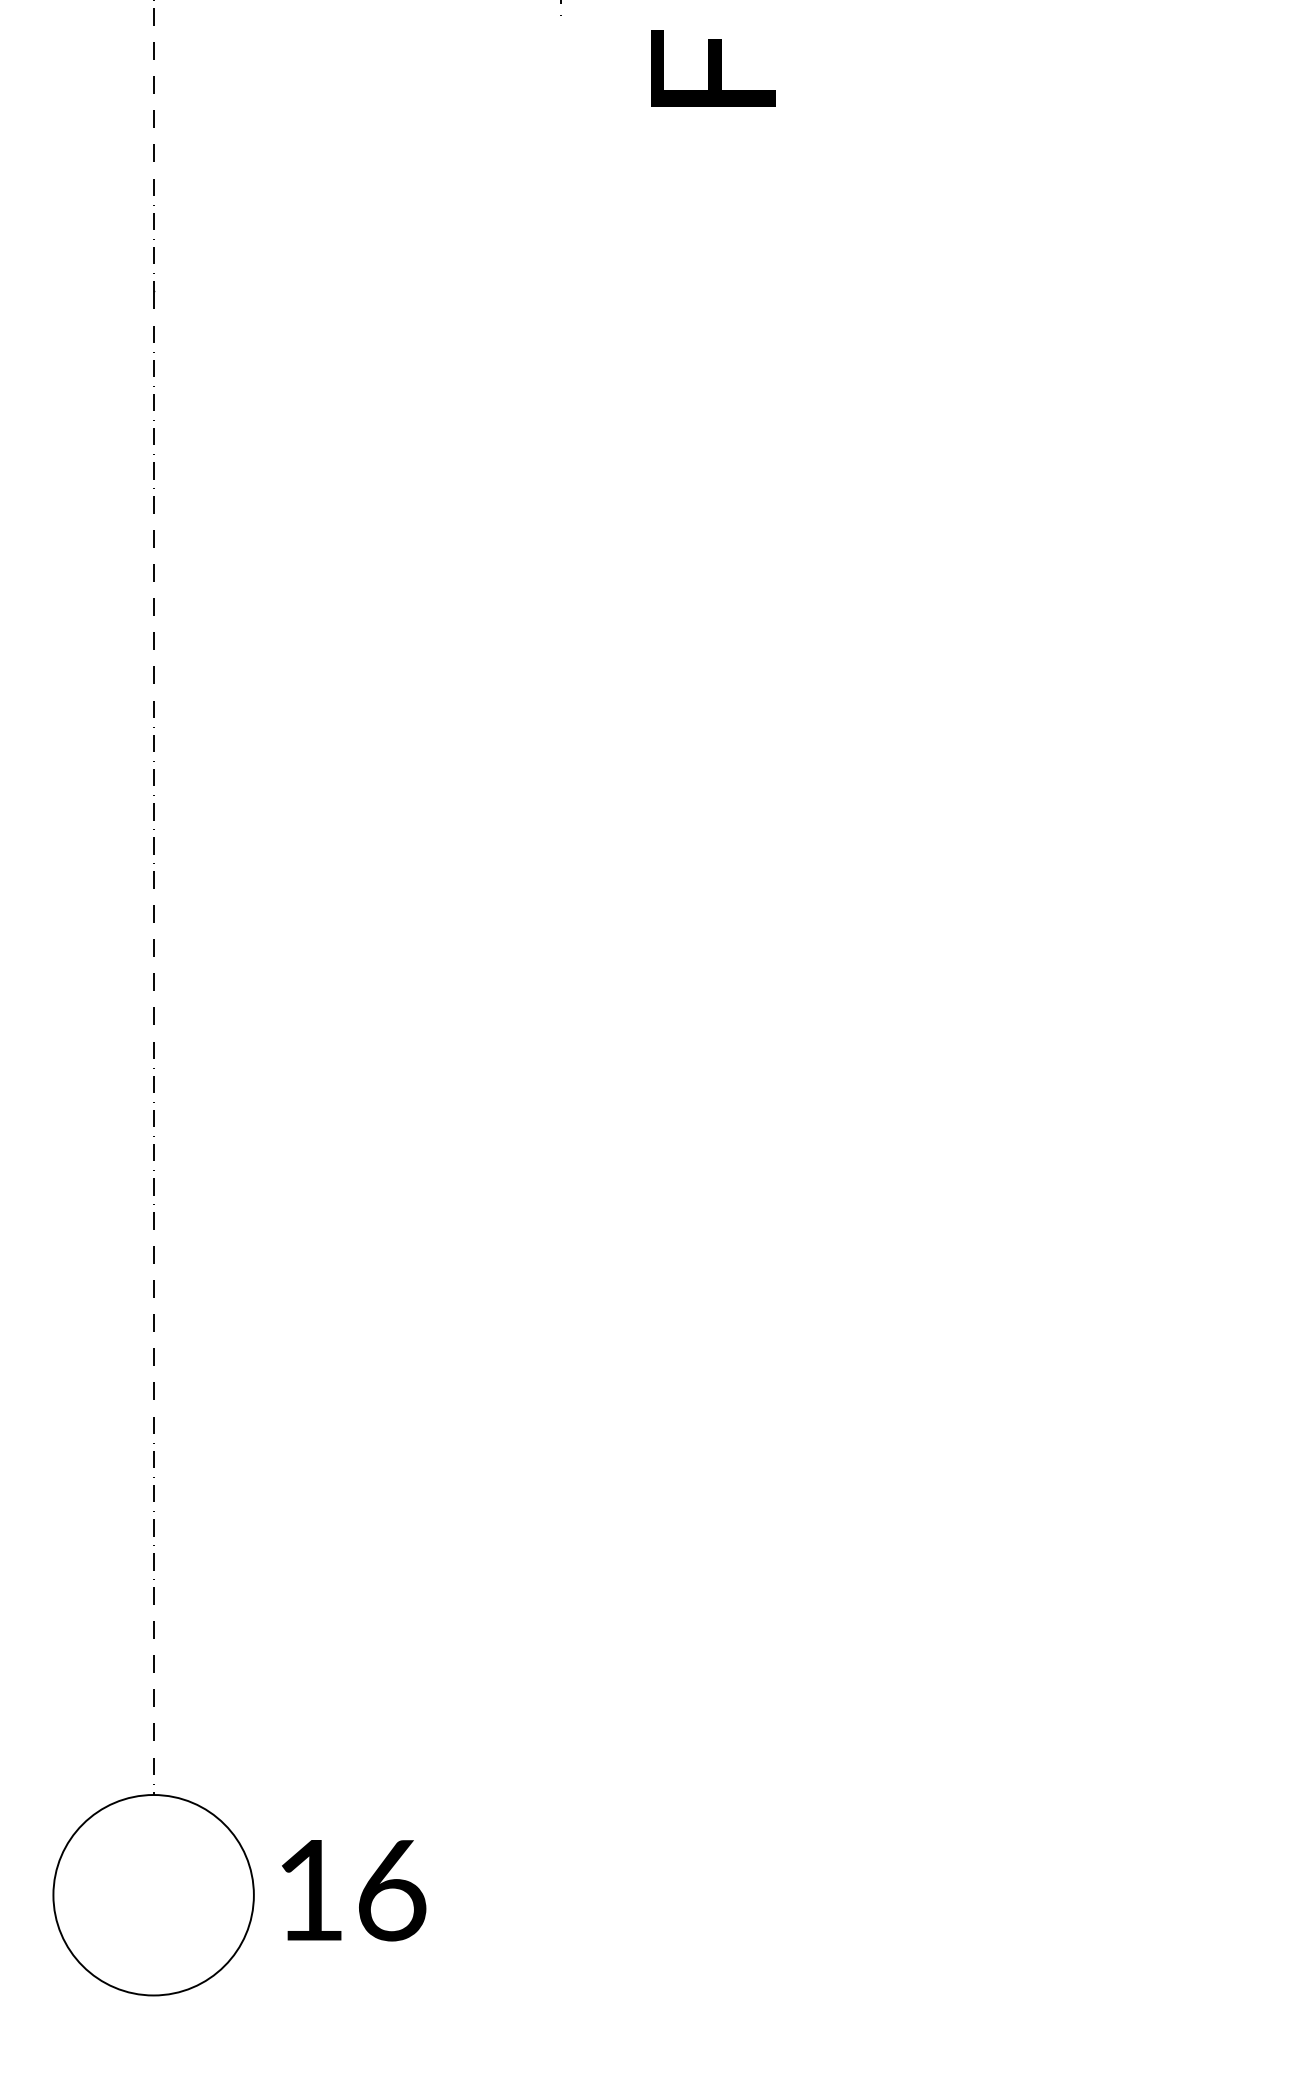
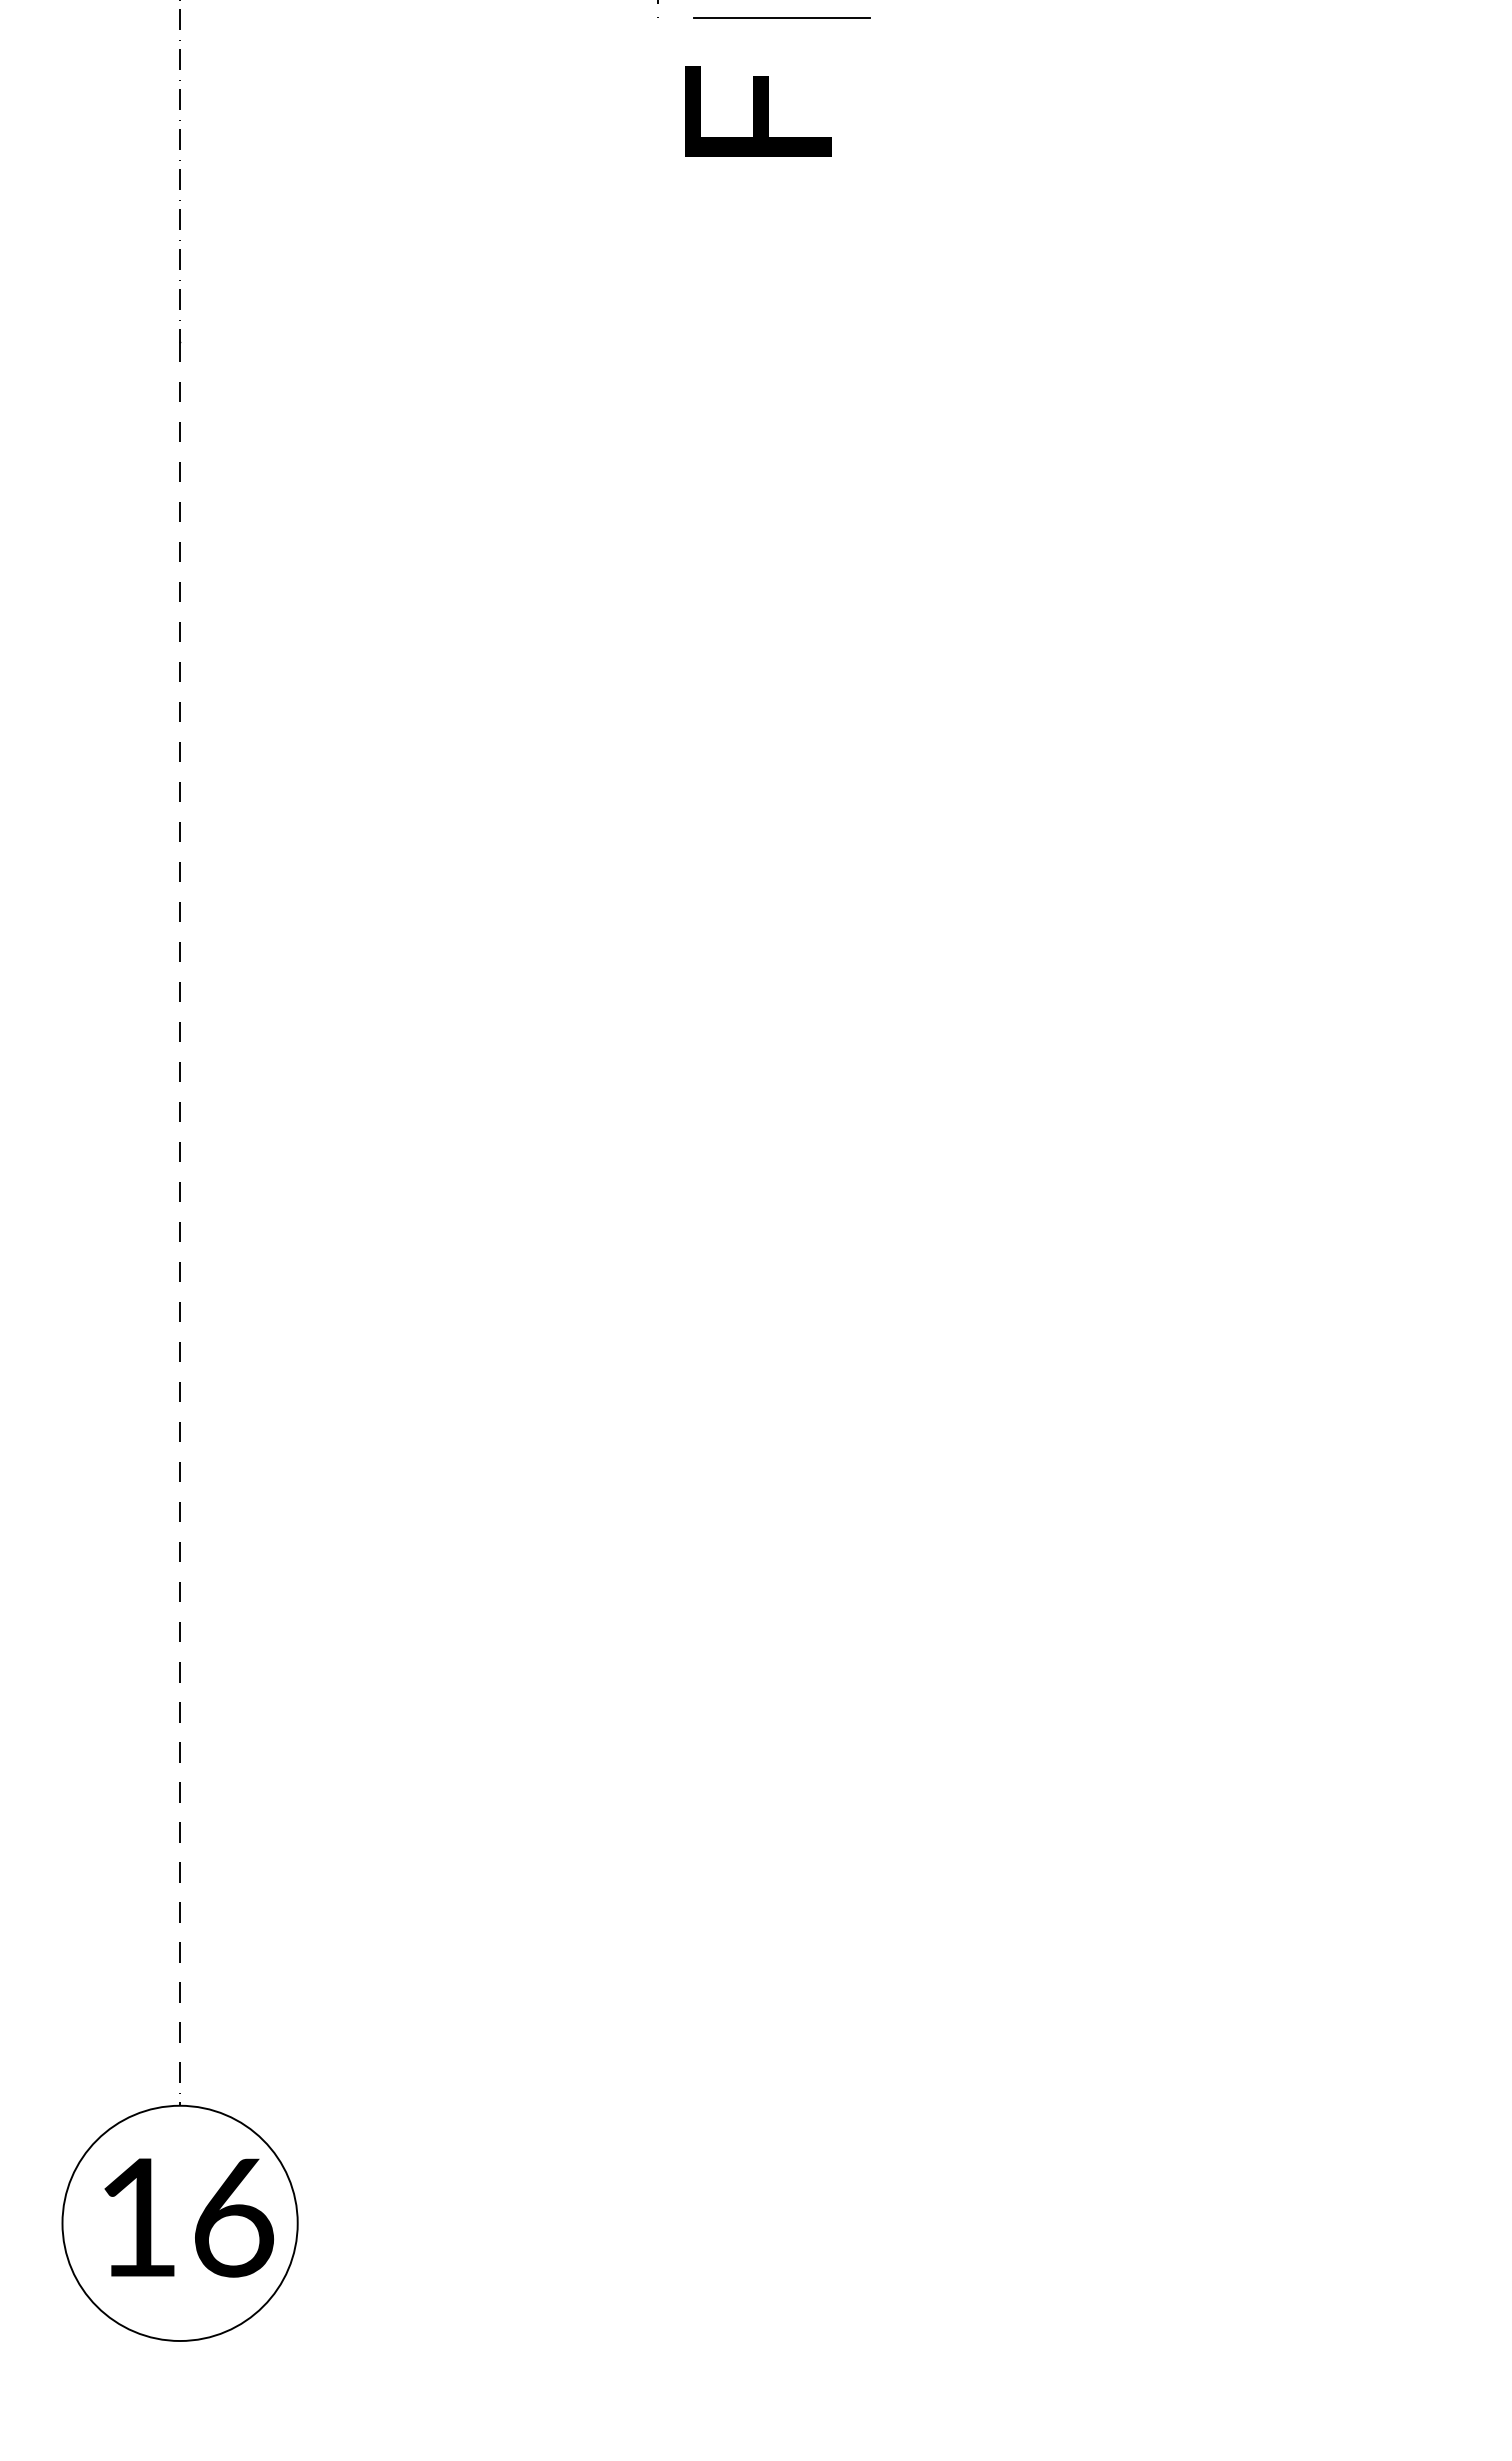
line: (666, 16) -> (781, 18), added
text: (713, 68) -> (758, 111), moved
text: (353, 1890) -> (188, 2217), moved

